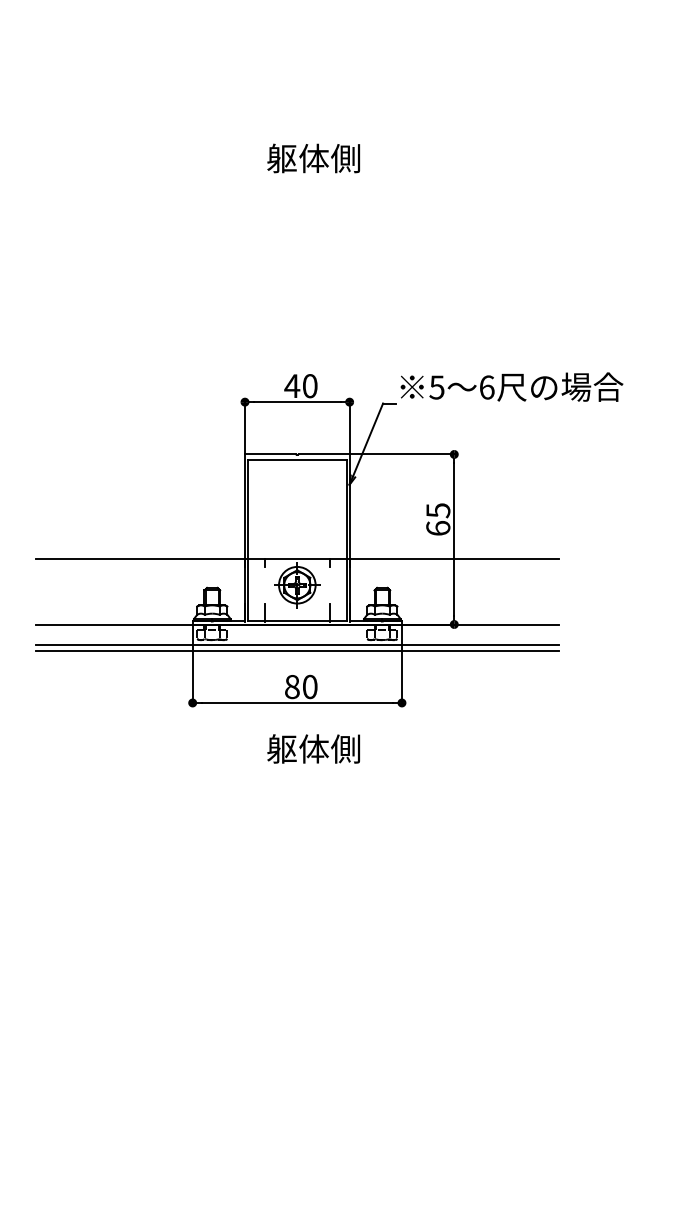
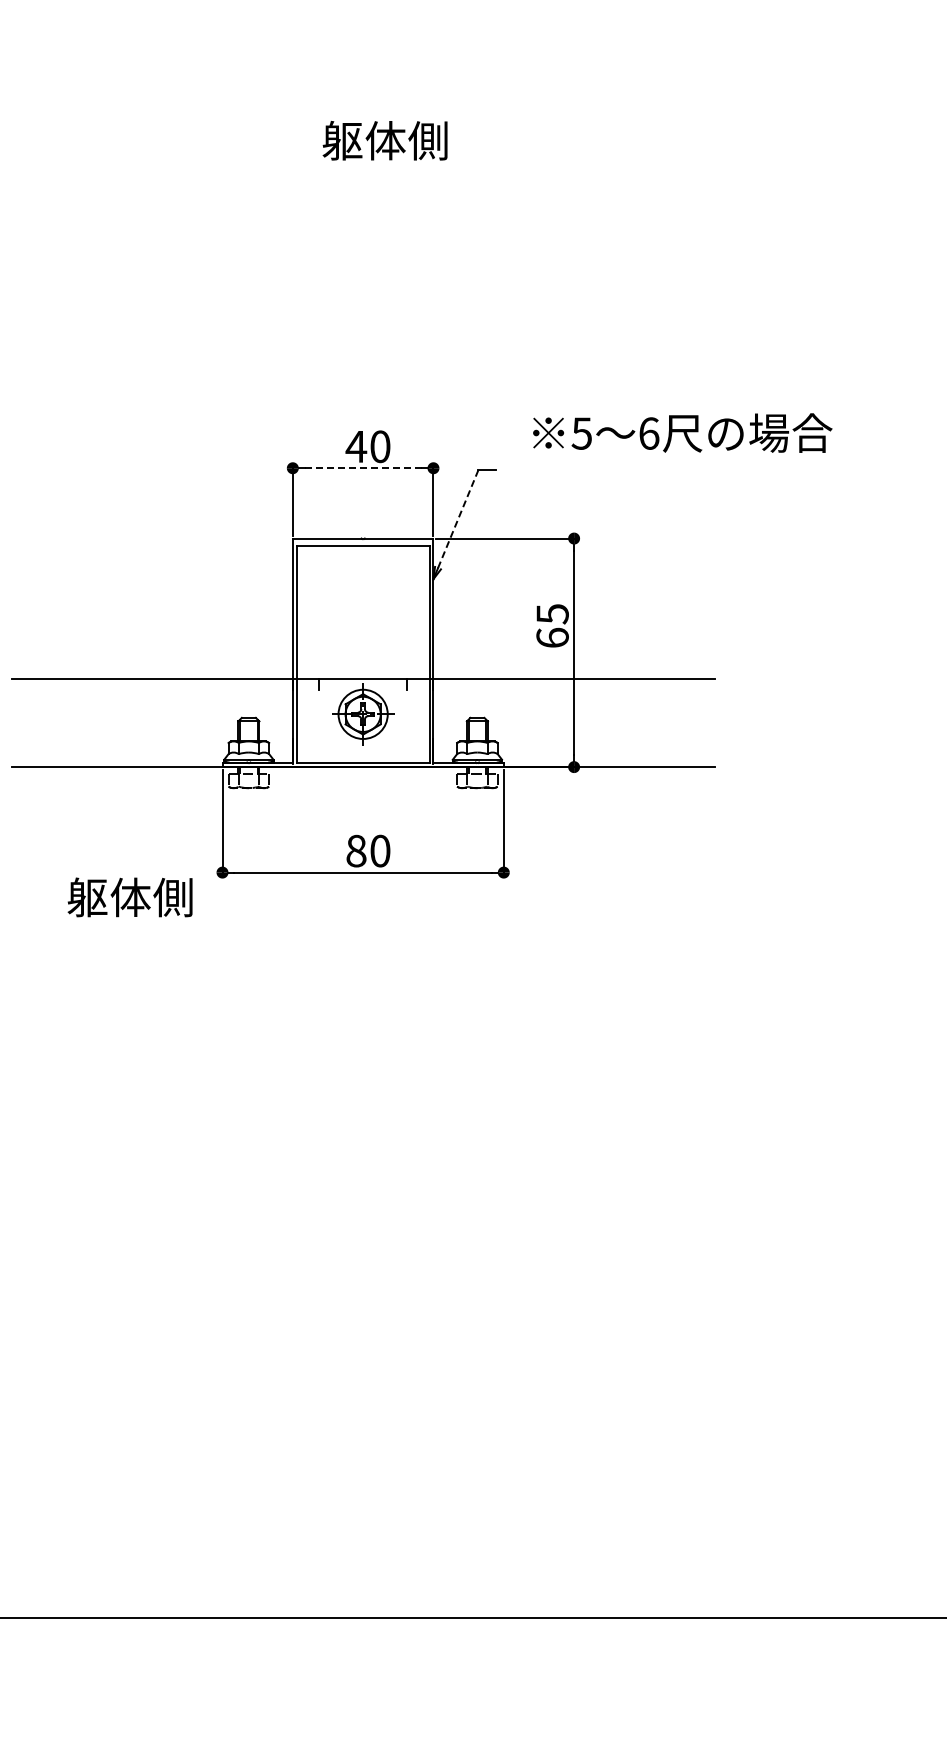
text: (511, 386) -> (682, 432), moved
line: (297, 402) -> (363, 468), solid -> dashed
line: (368, 439) -> (458, 518), solid -> dashed
line: (264, 612) -> (319, 750), removed
line: (330, 612) -> (407, 750), removed
line: (296, 645) -> (362, 795), removed
line: (296, 650) -> (362, 802), removed
text: (313, 749) -> (129, 897), moved

